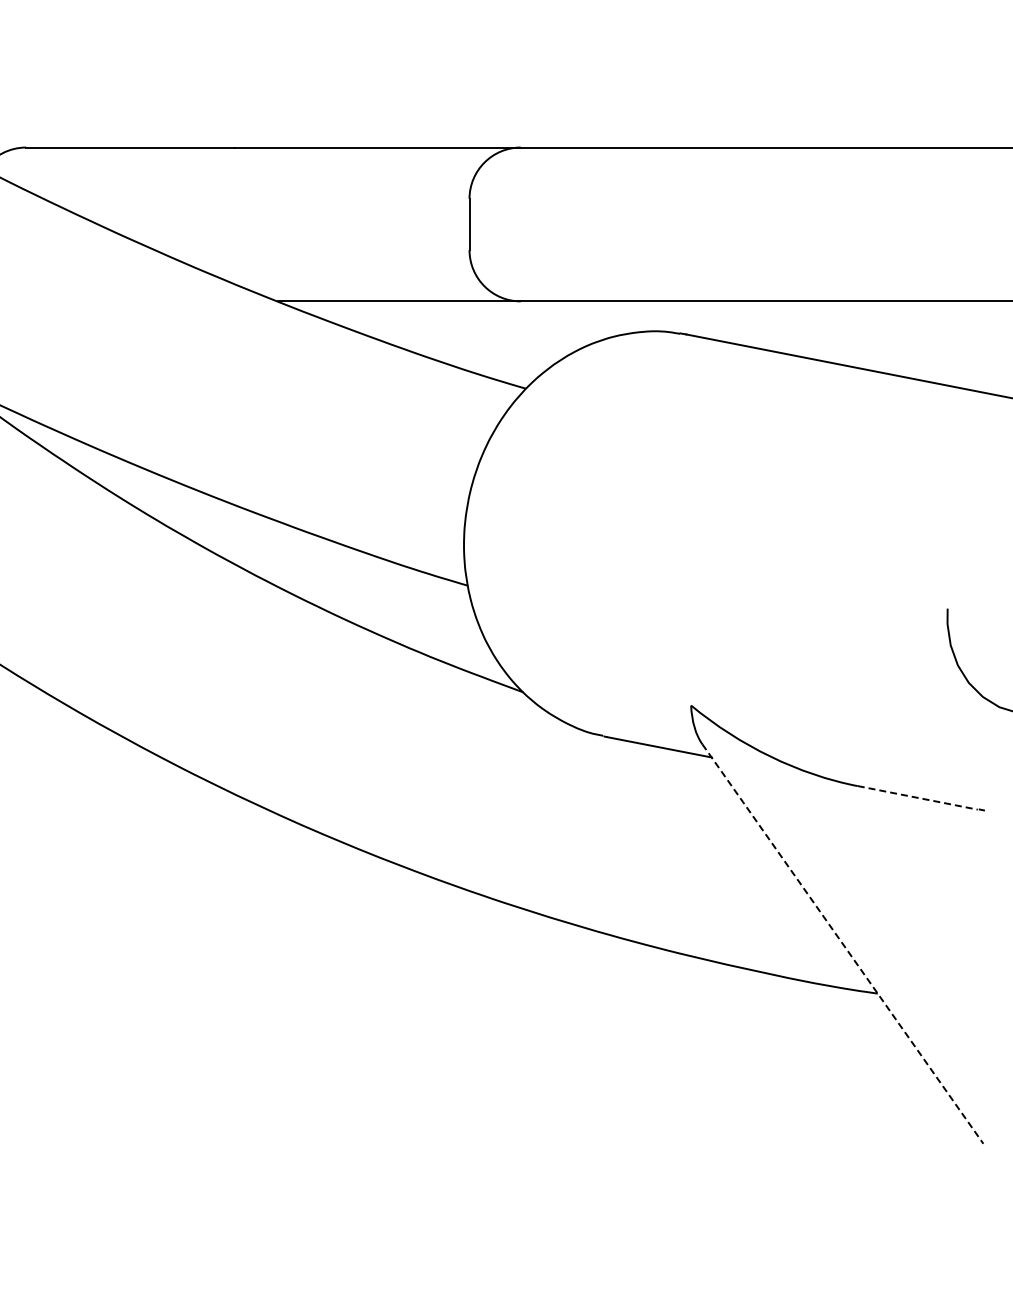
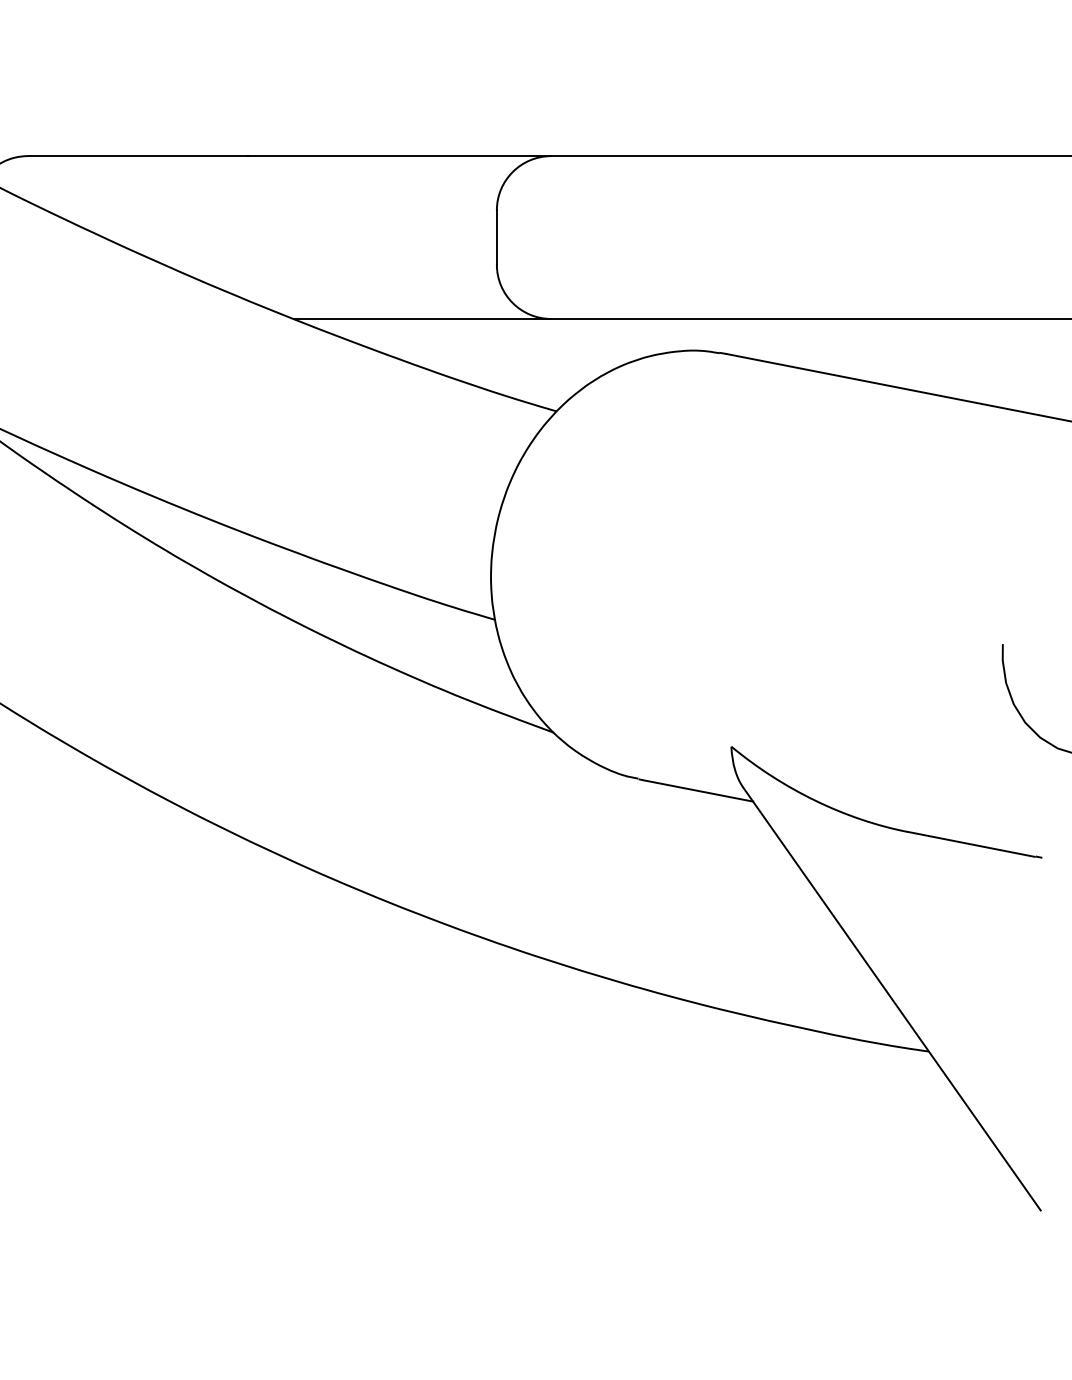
line: (918, 797) -> (972, 843), dashed -> solid
line: (843, 944) -> (892, 999), dashed -> solid

